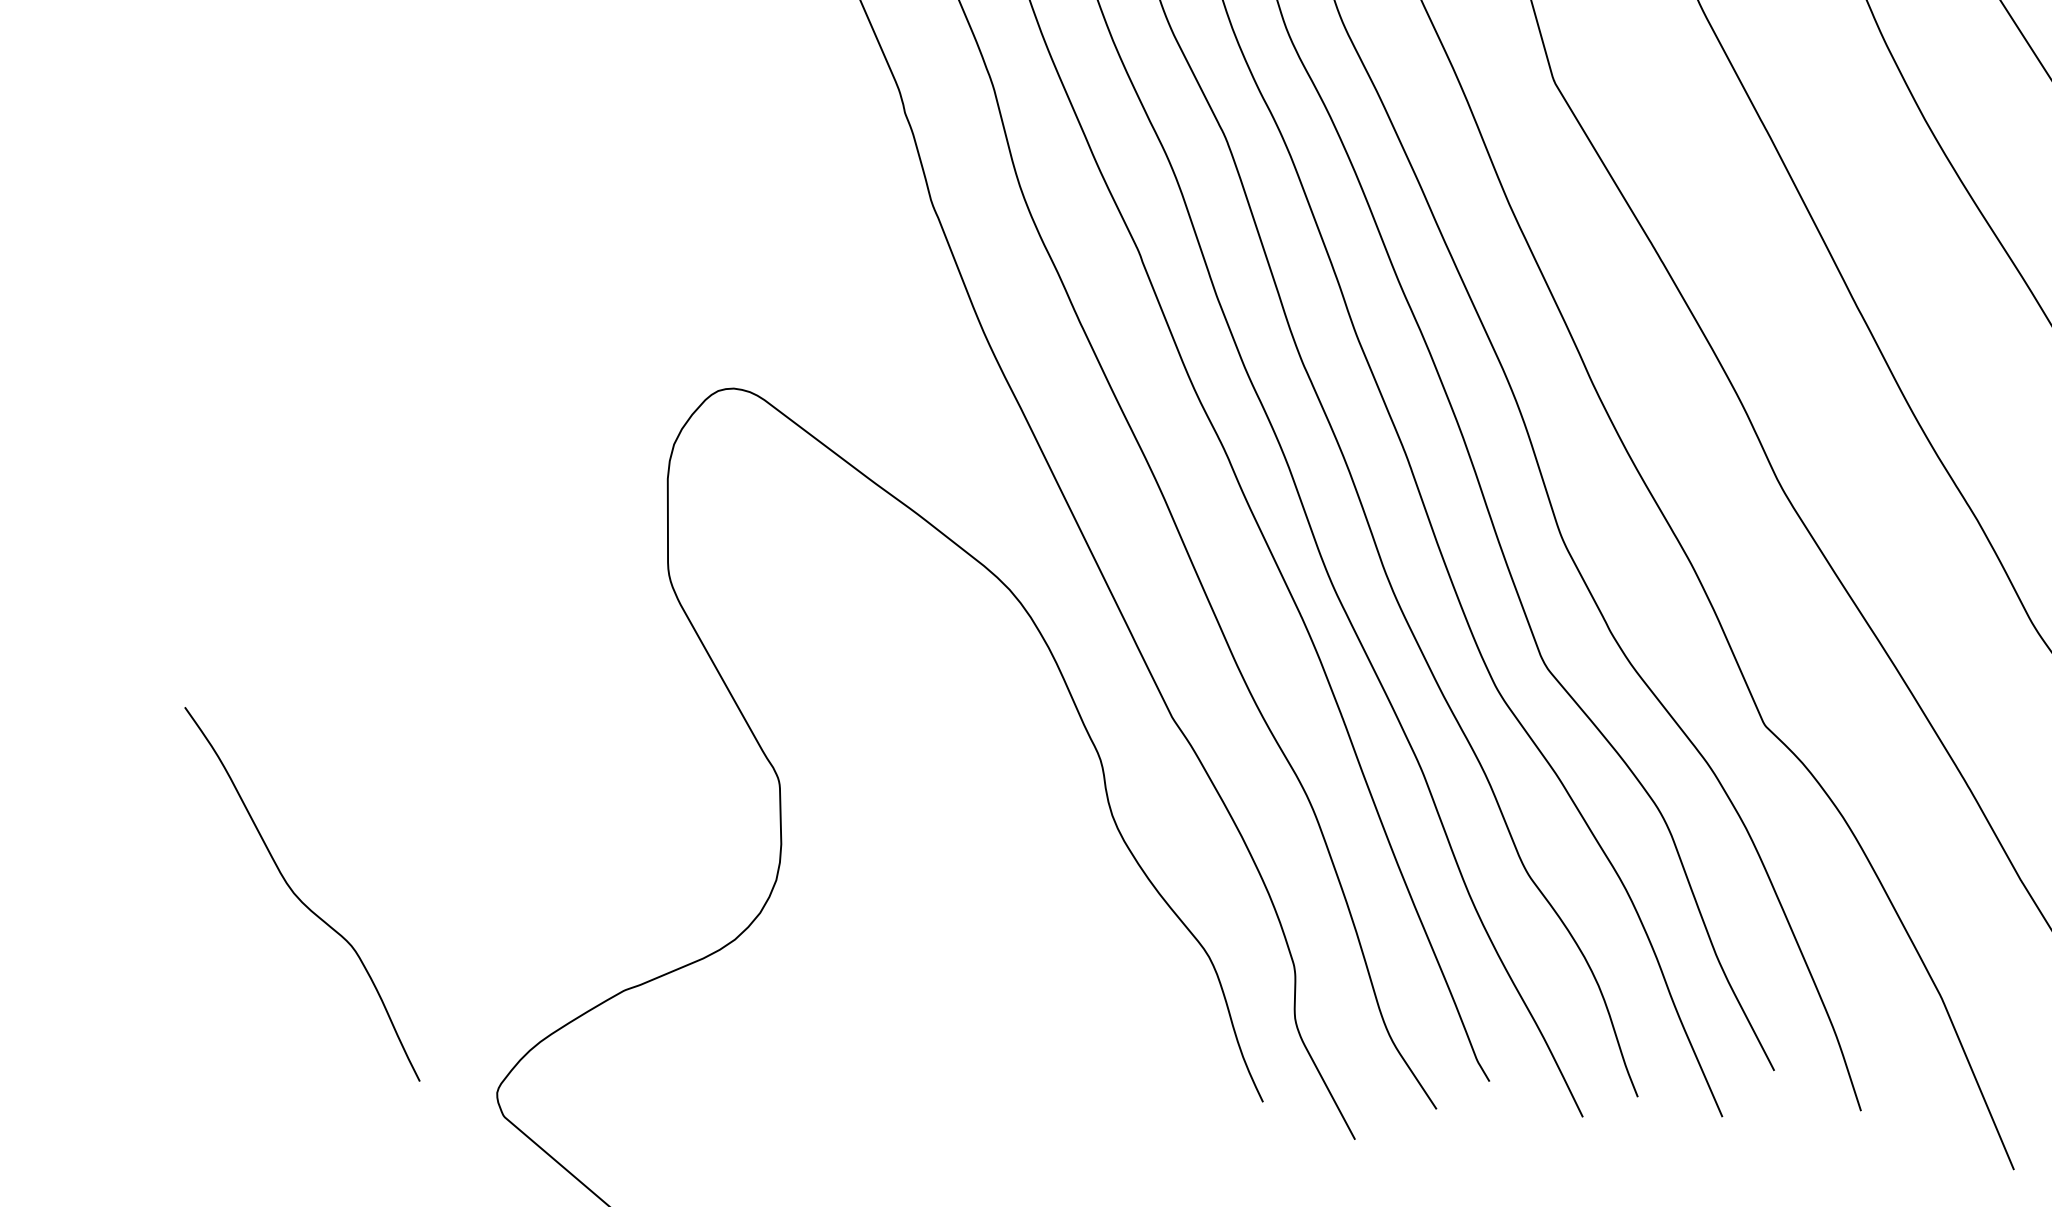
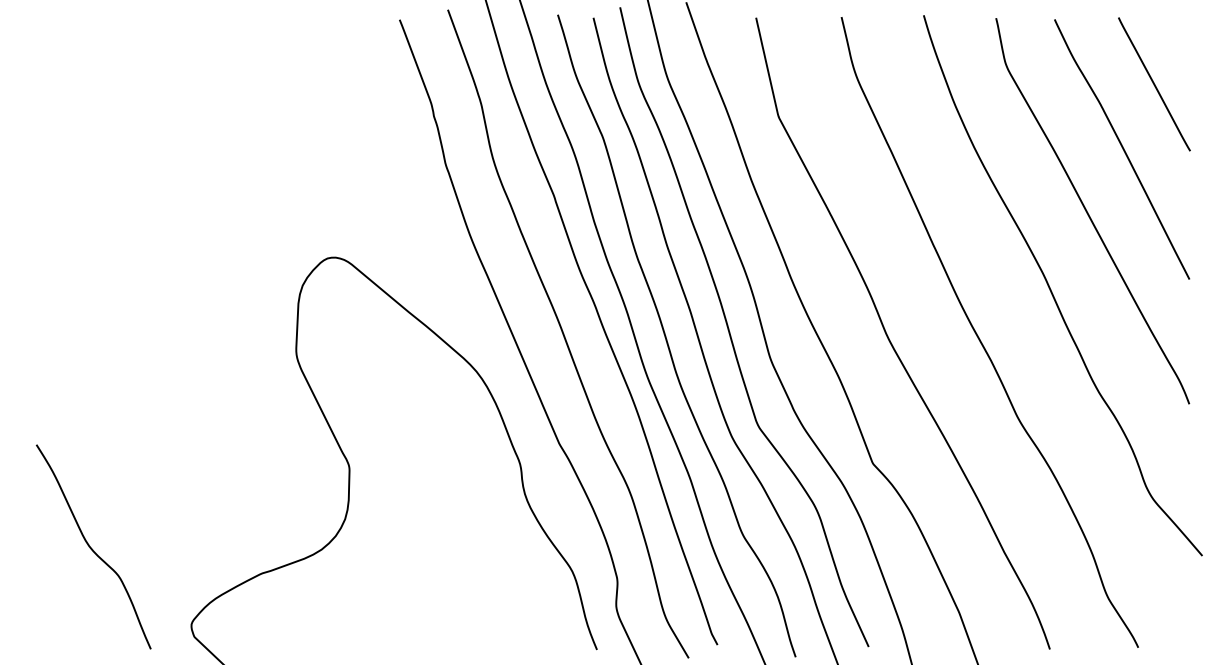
curve: (298, 895) -> (91, 547), moved

